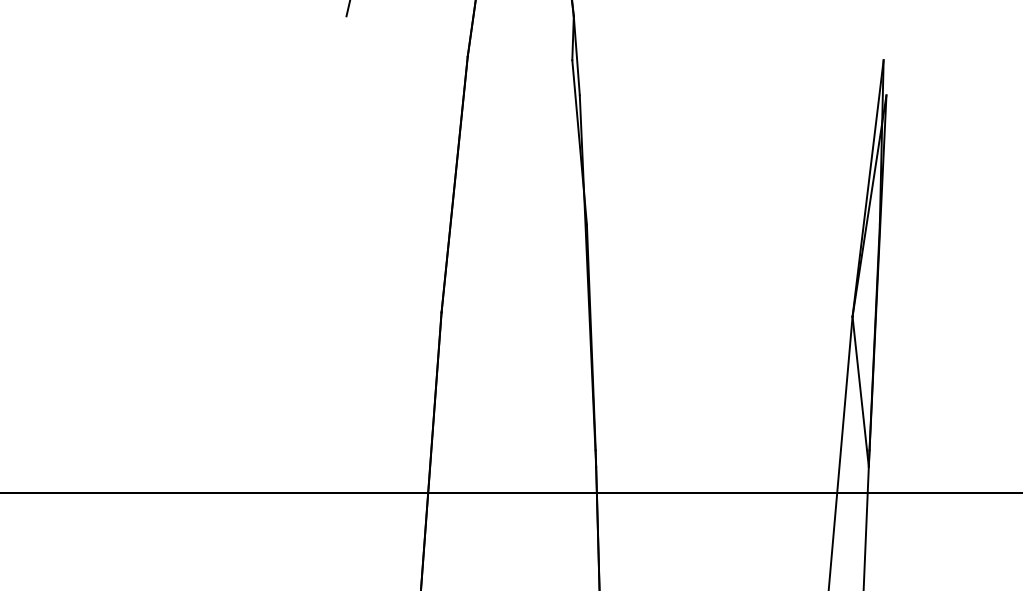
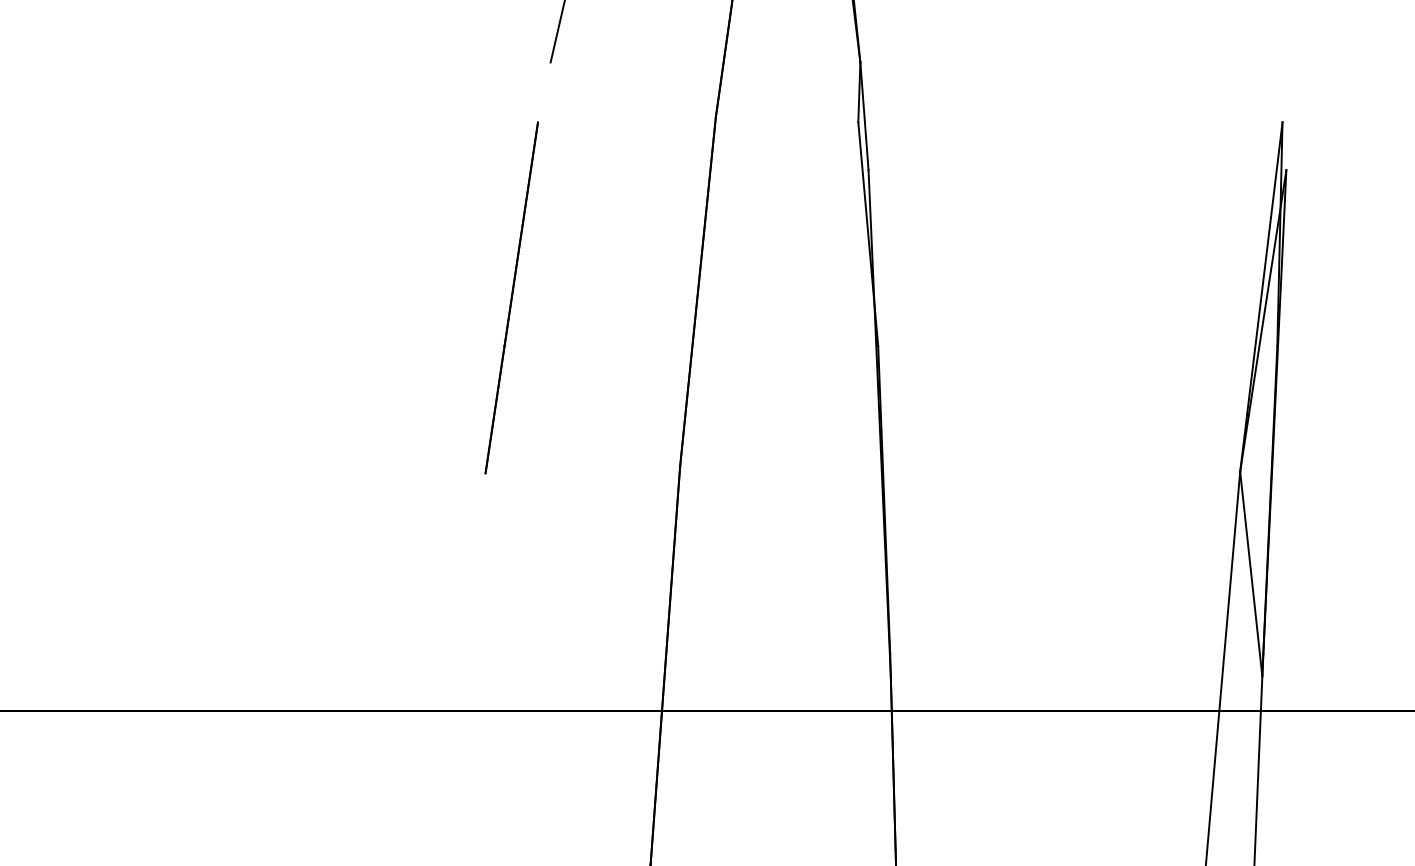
line: (317, 188) -> (511, 297), added

